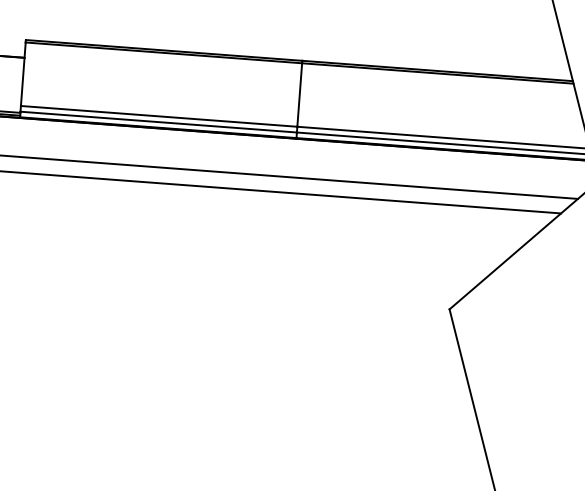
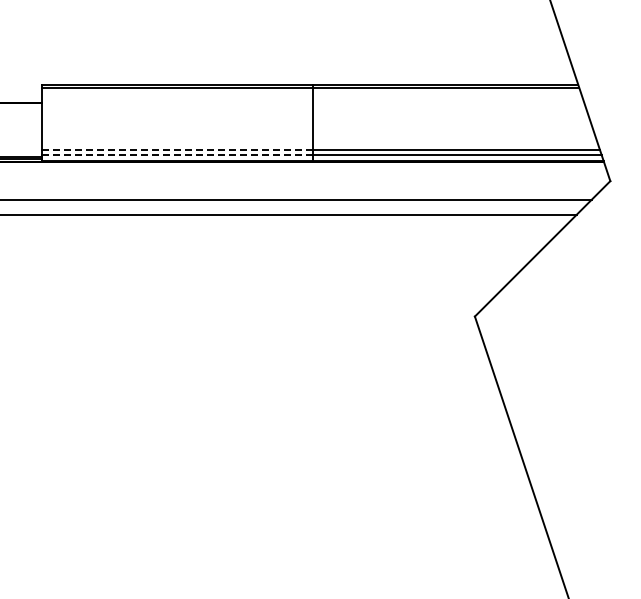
line: (159, 116) -> (178, 149), solid -> dashed
line: (159, 122) -> (178, 155), solid -> dashed

